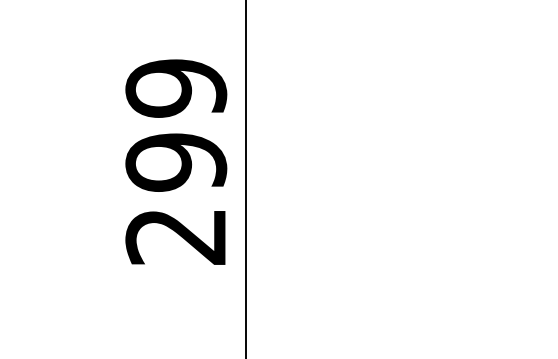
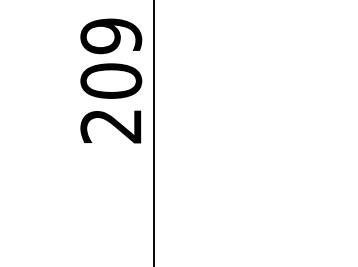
text: (176, 162) -> (111, 81), 299 -> 209

